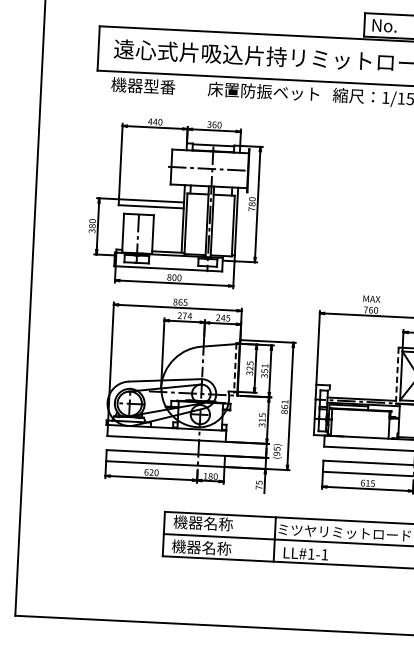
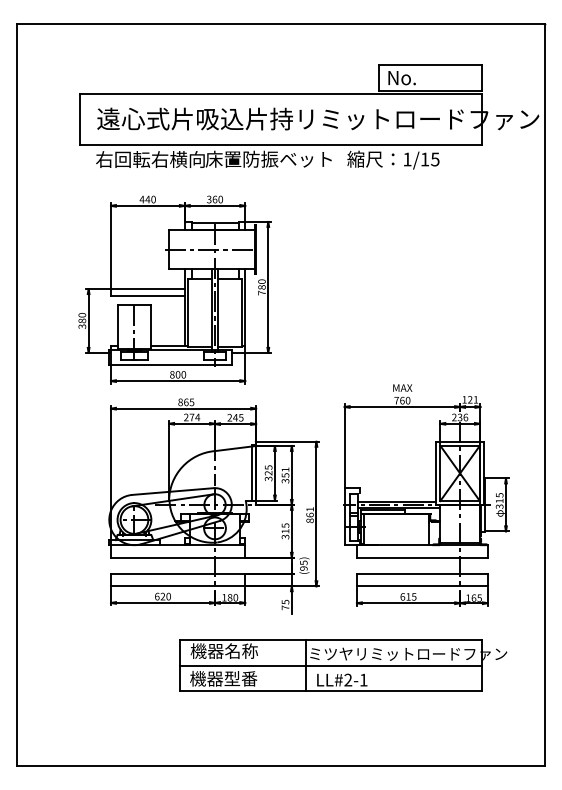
text: (159, 86) -> (150, 159), 機器型番 -> 右回転右横向
line: (234, 367) -> (251, 473), dashed -> solid
line: (397, 375) -> (435, 473), dashed -> solid
text: (216, 548) -> (240, 678), 機器名称 -> 機器型番
text: (311, 553) -> (348, 679), LL#1-1 -> LL#2-1

